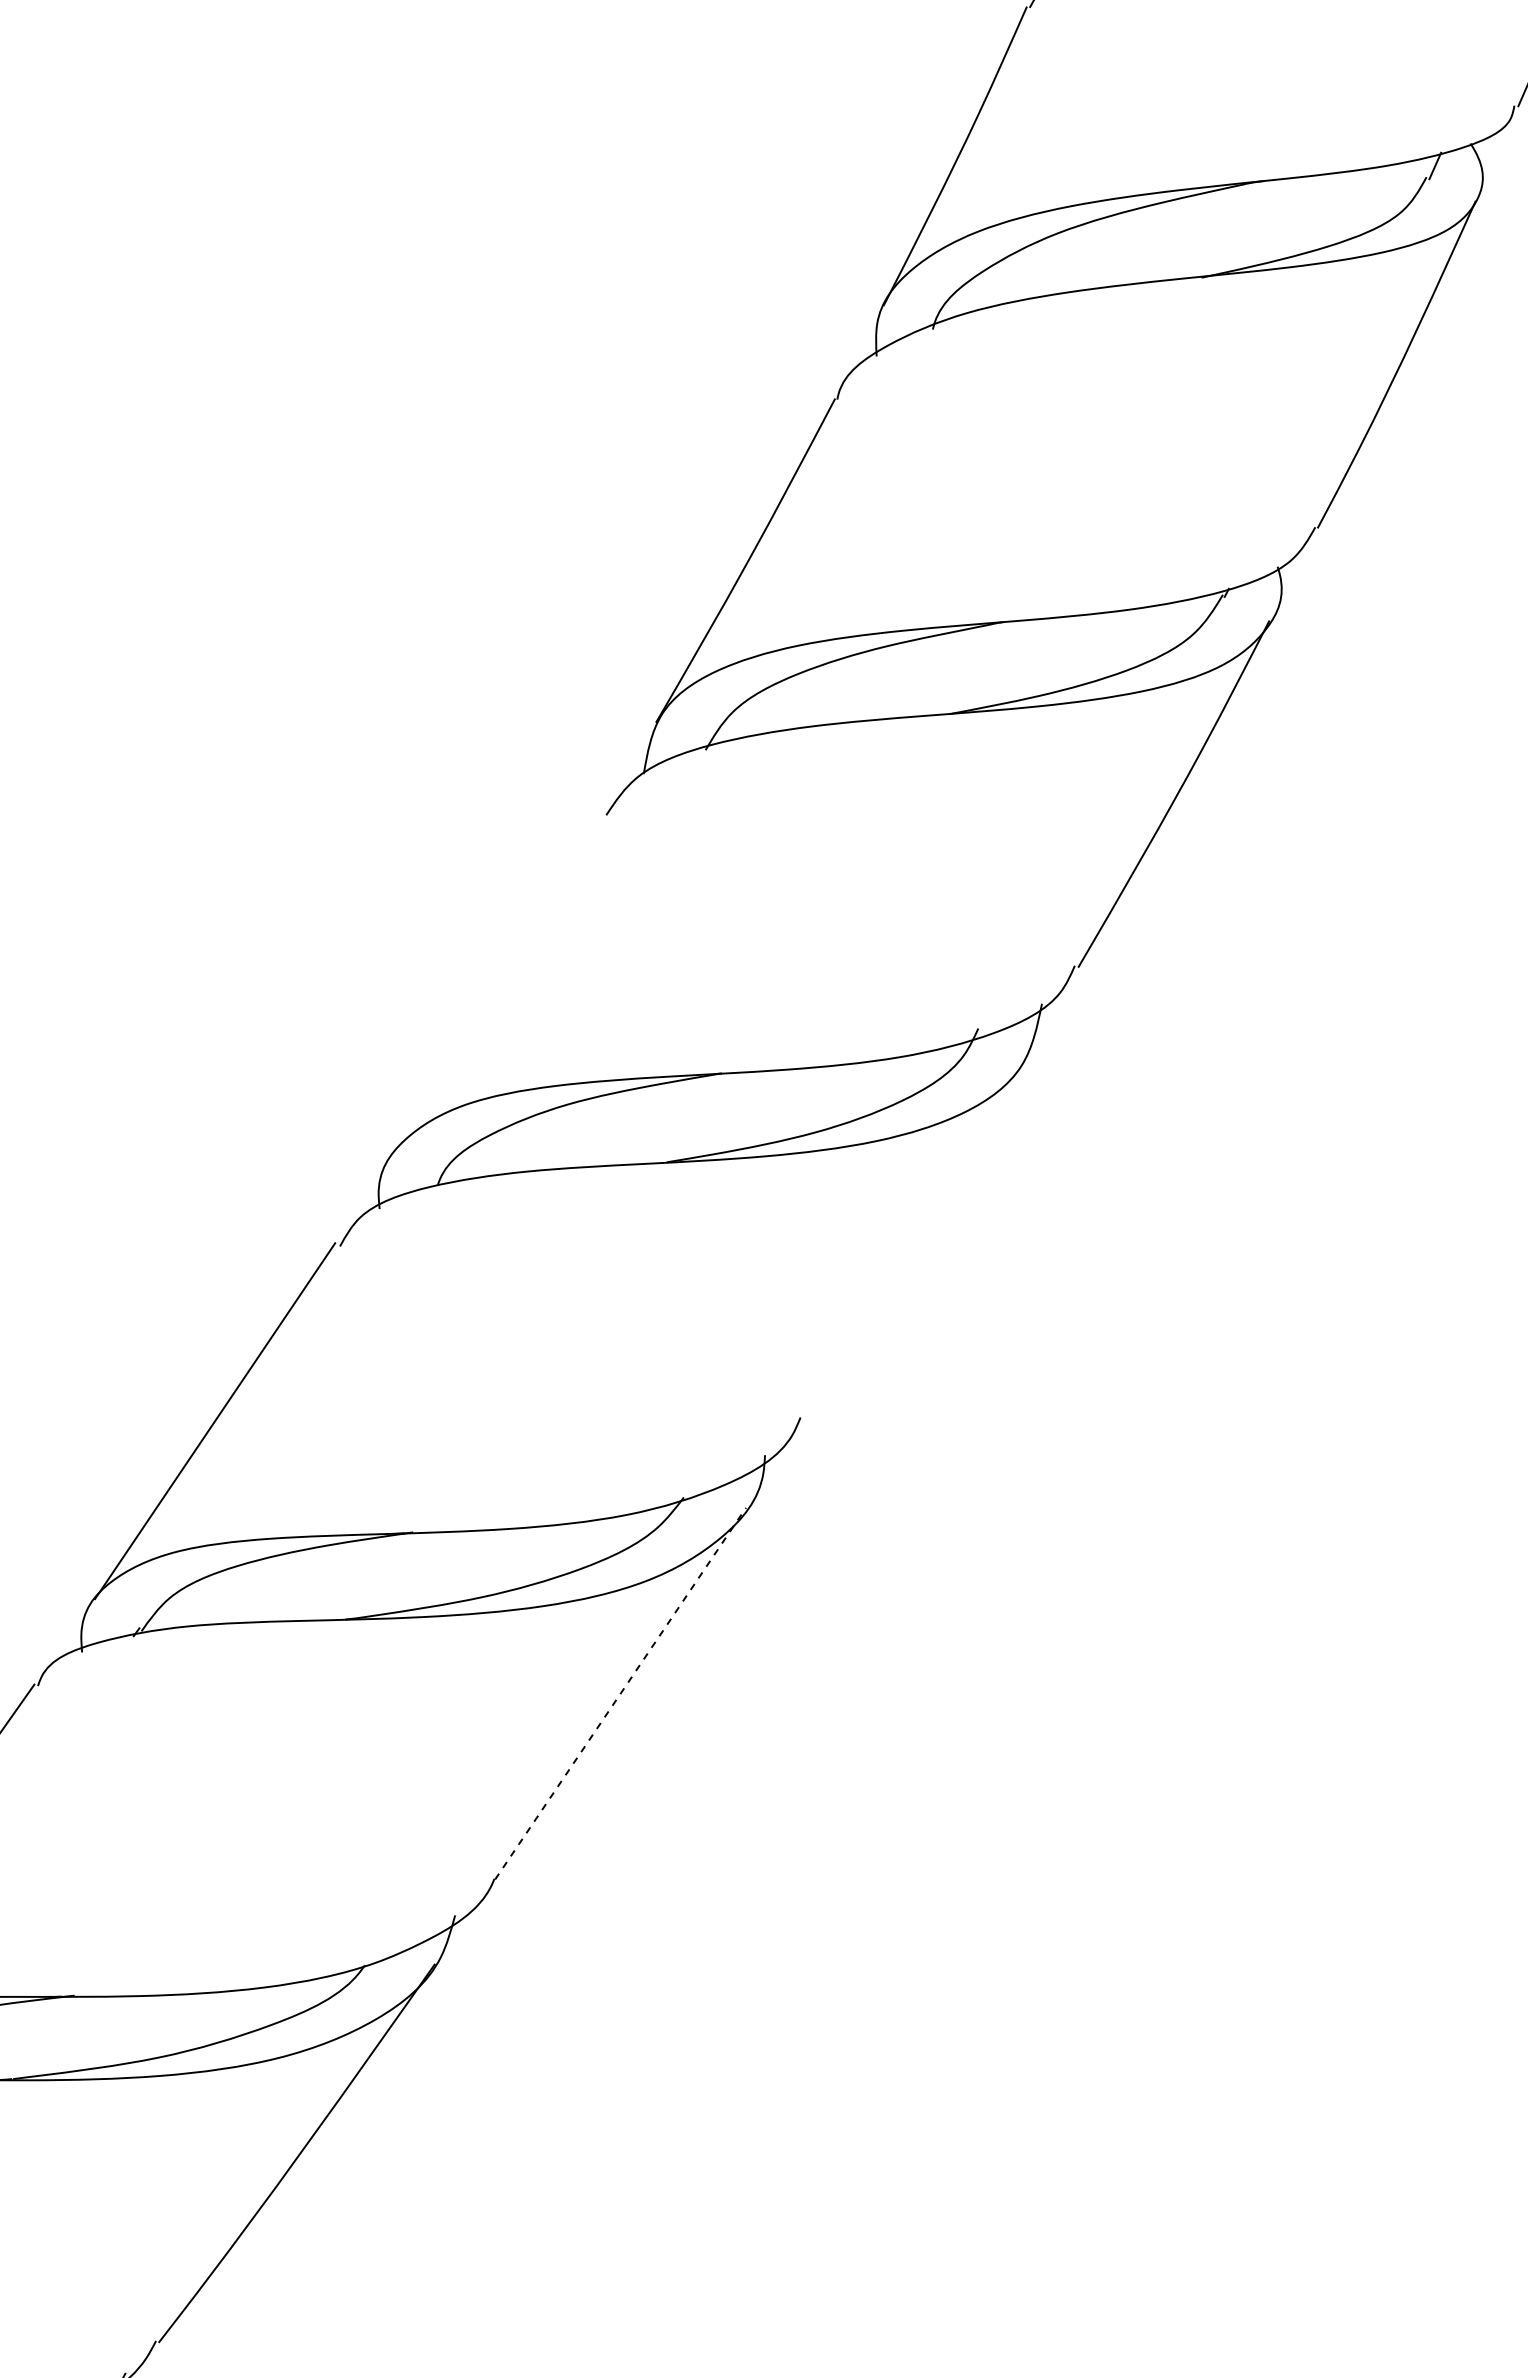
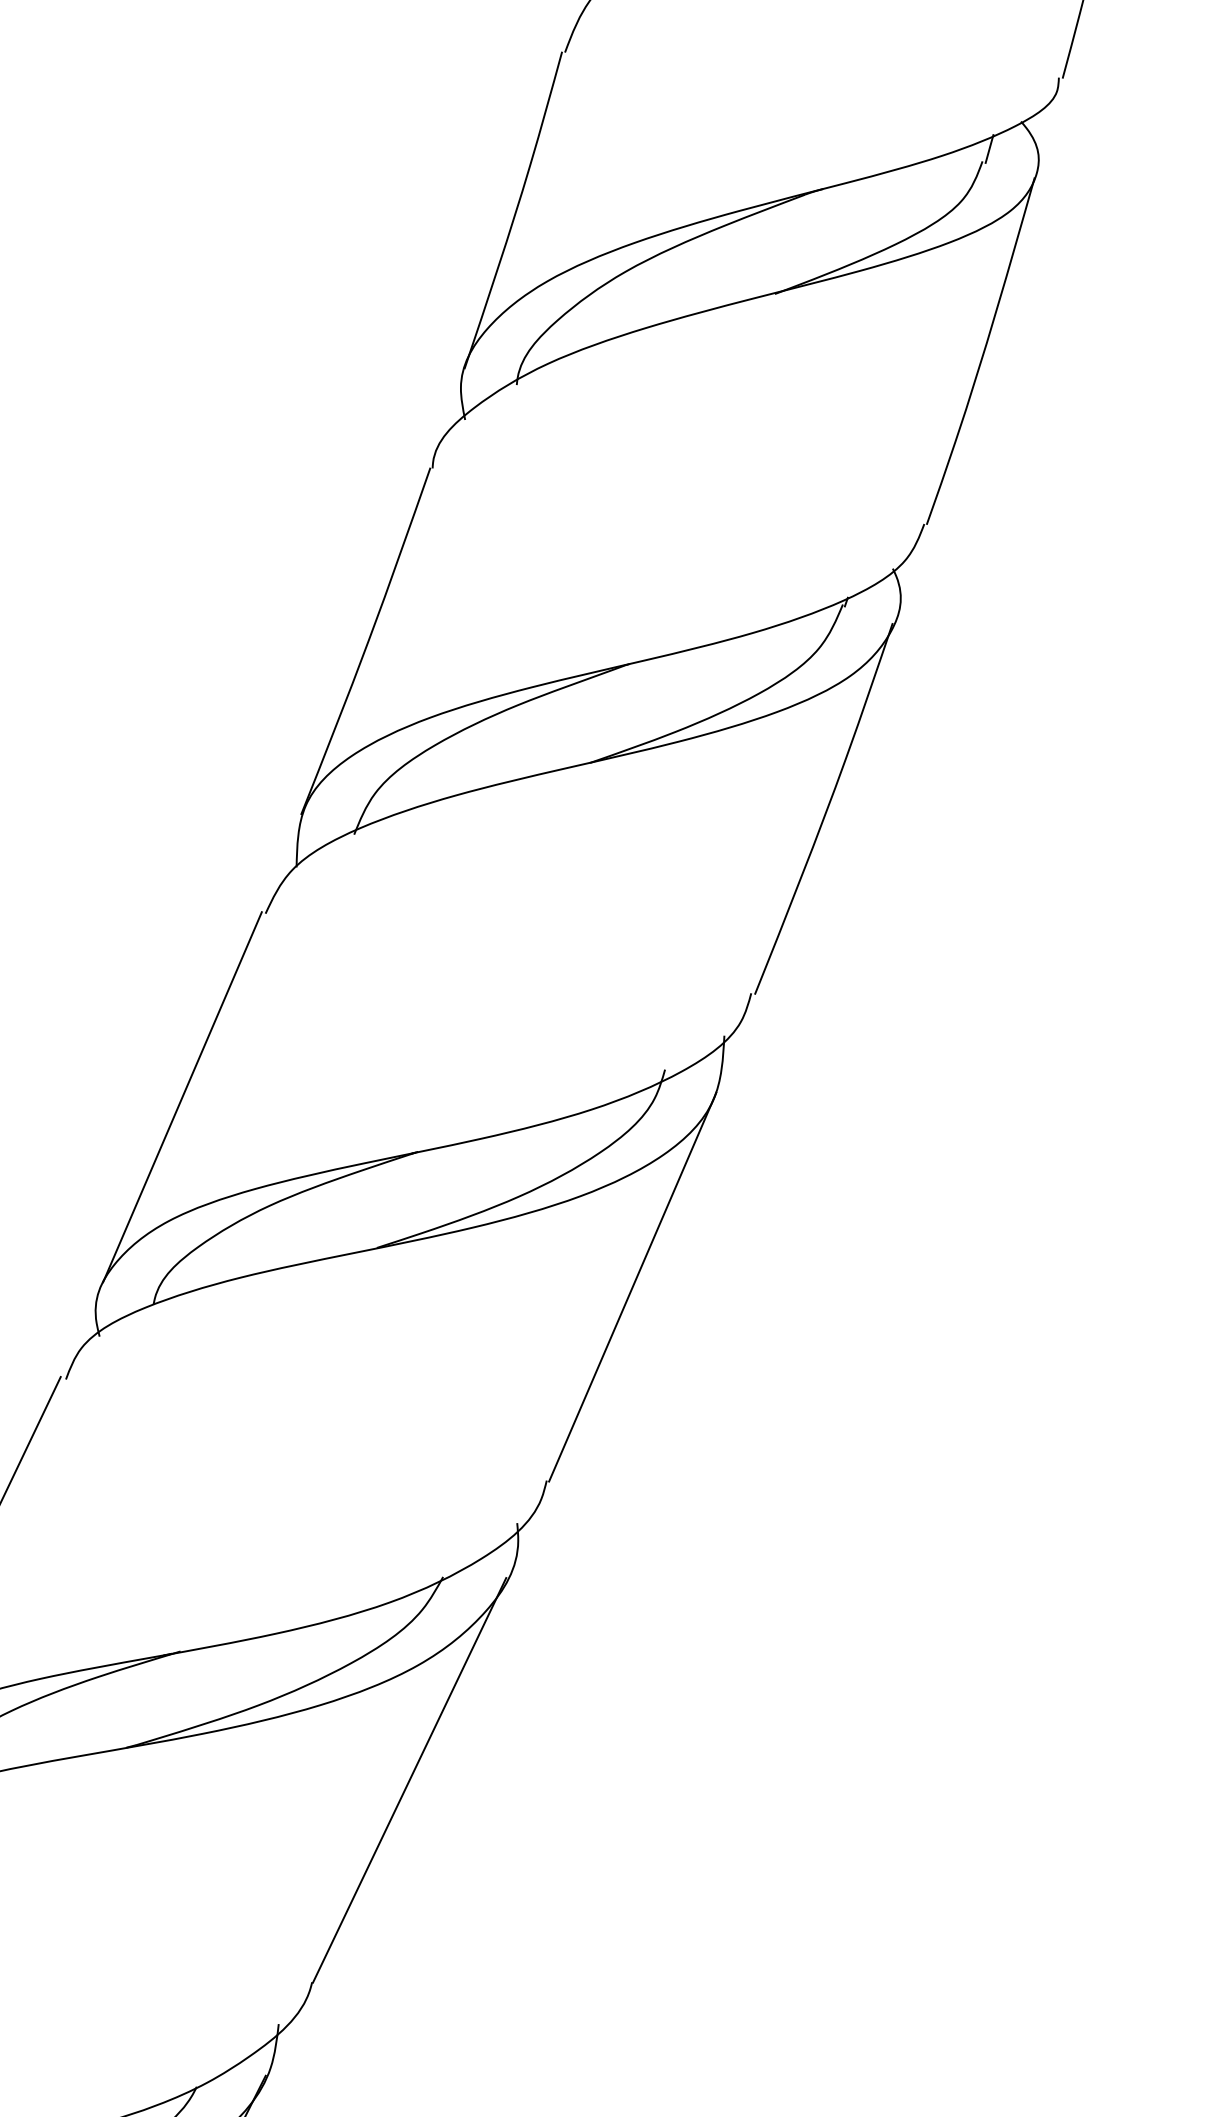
line: (496, 984) -> (182, 1097), added
line: (913, 1238) -> (631, 1286), added
line: (620, 1693) -> (409, 1780), dashed -> solid

